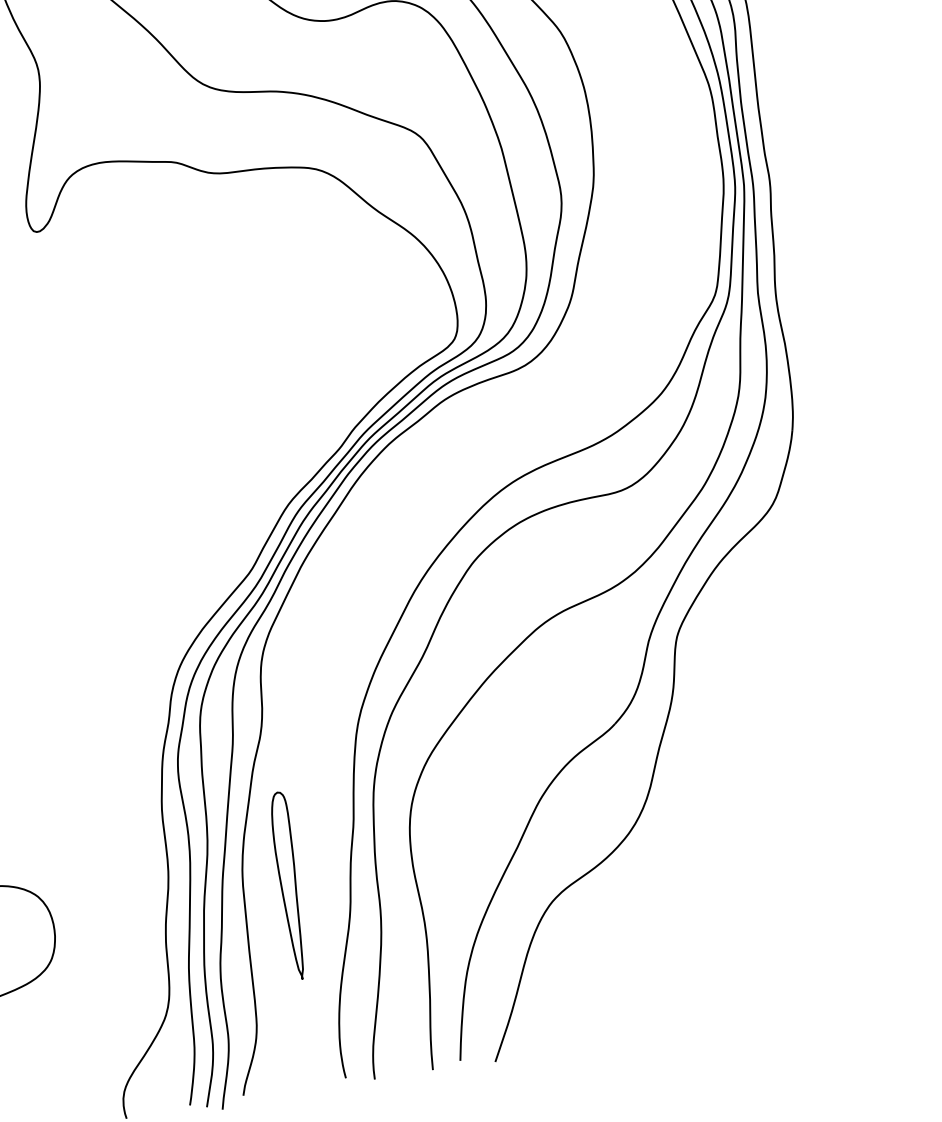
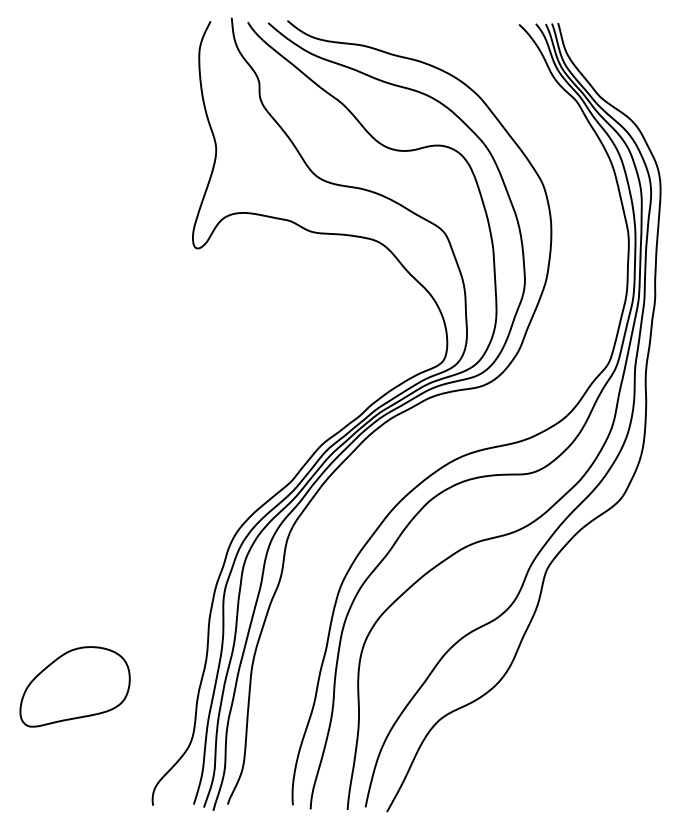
part: (290, 884) -> (280, 679), removed

